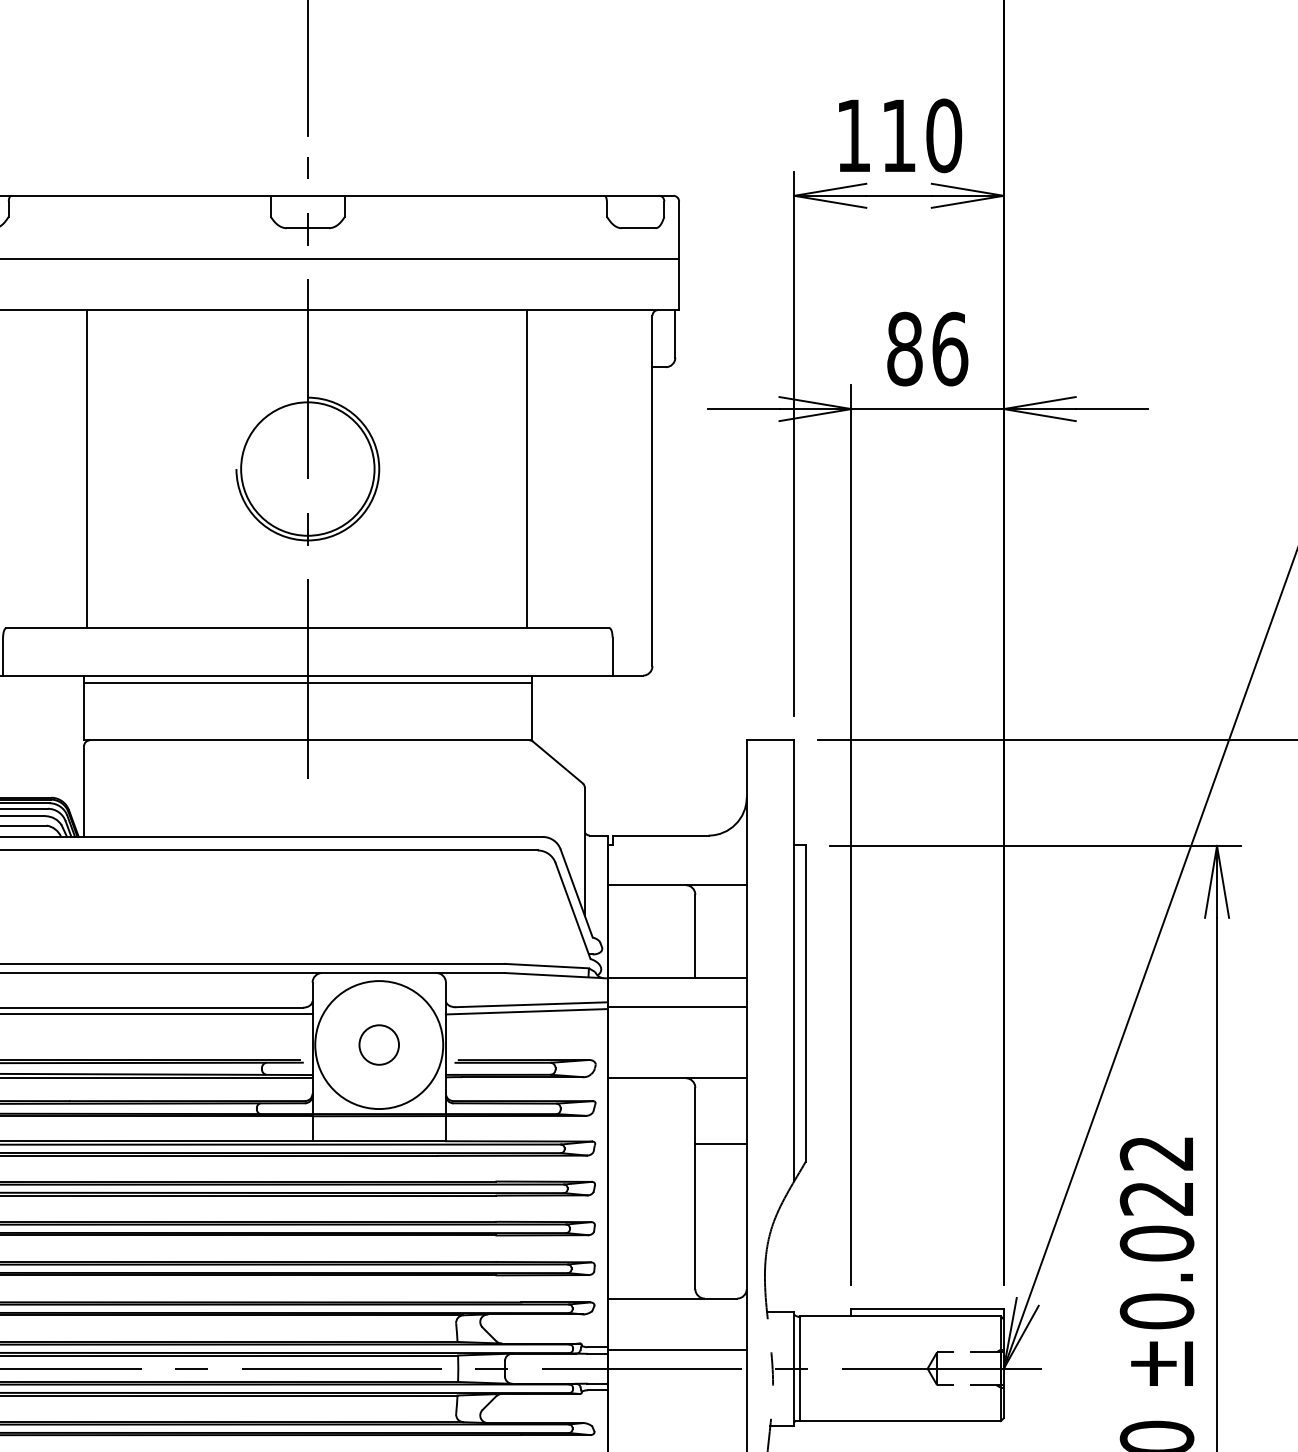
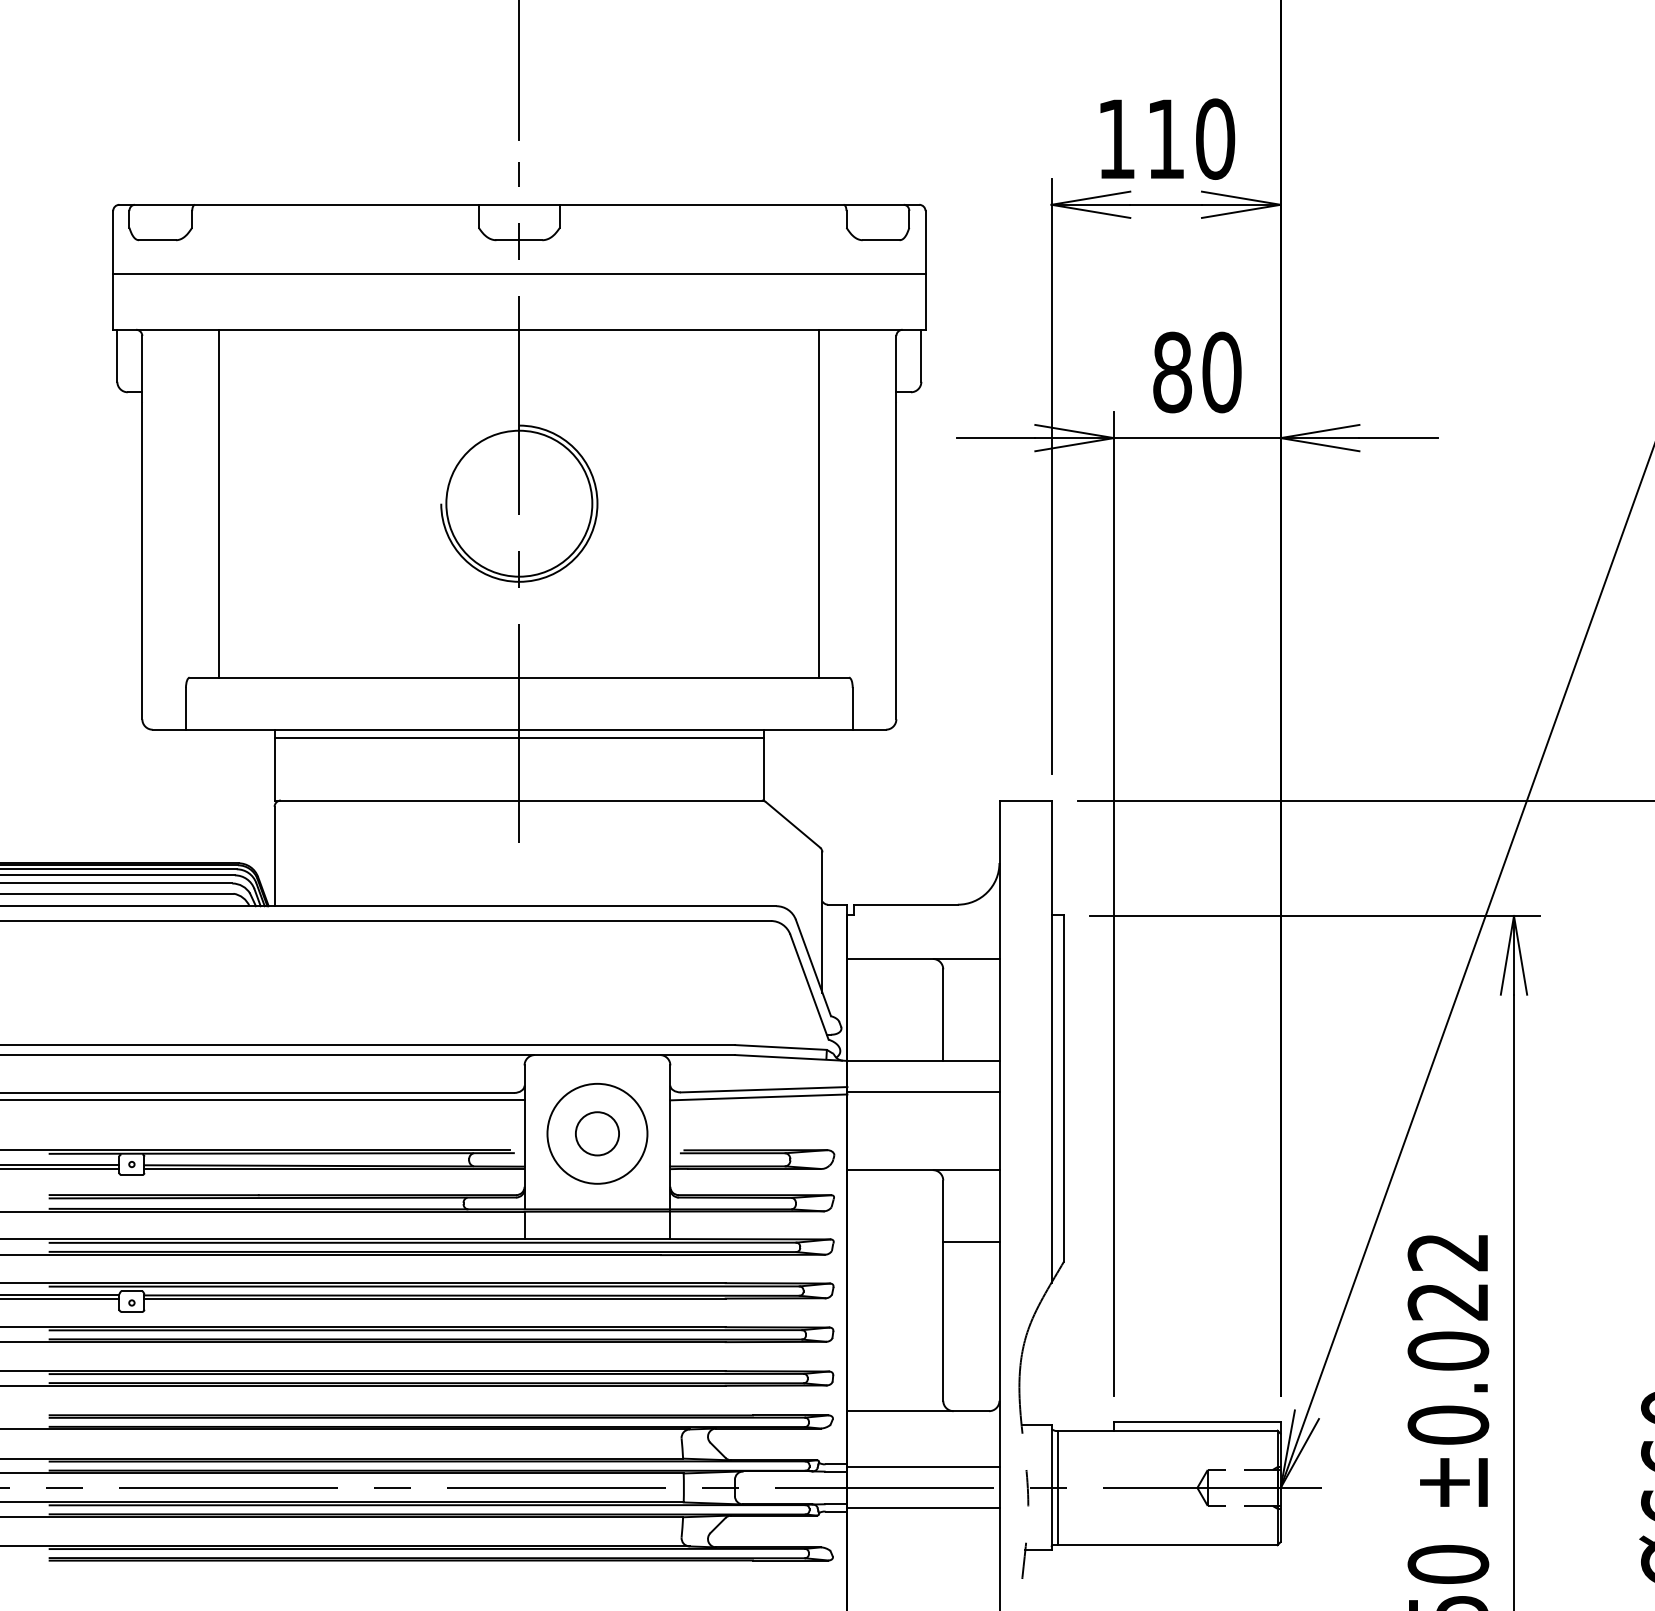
text: (949, 349) -> (1221, 372), 86 -> 80
line: (86, 468) -> (219, 503), moved
line: (527, 468) -> (819, 503), moved
circle: (379, 1044) -> (597, 1133), size x0.71
line: (677, 1387) -> (923, 1508), added

